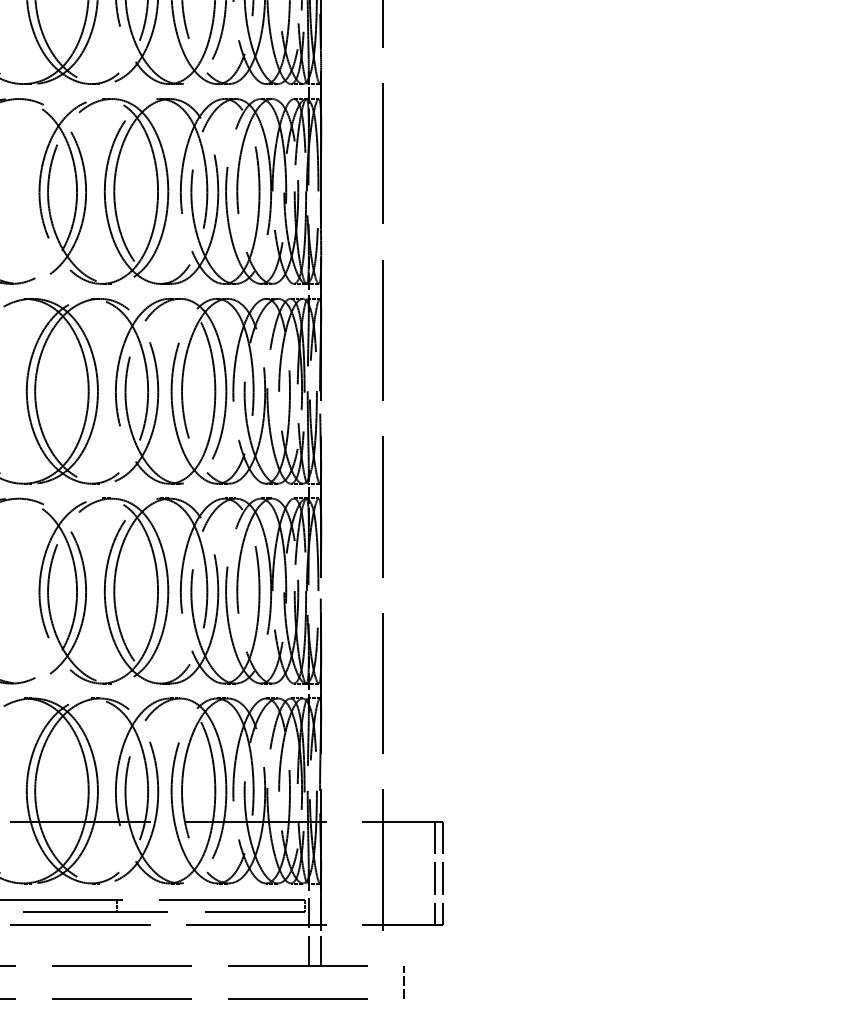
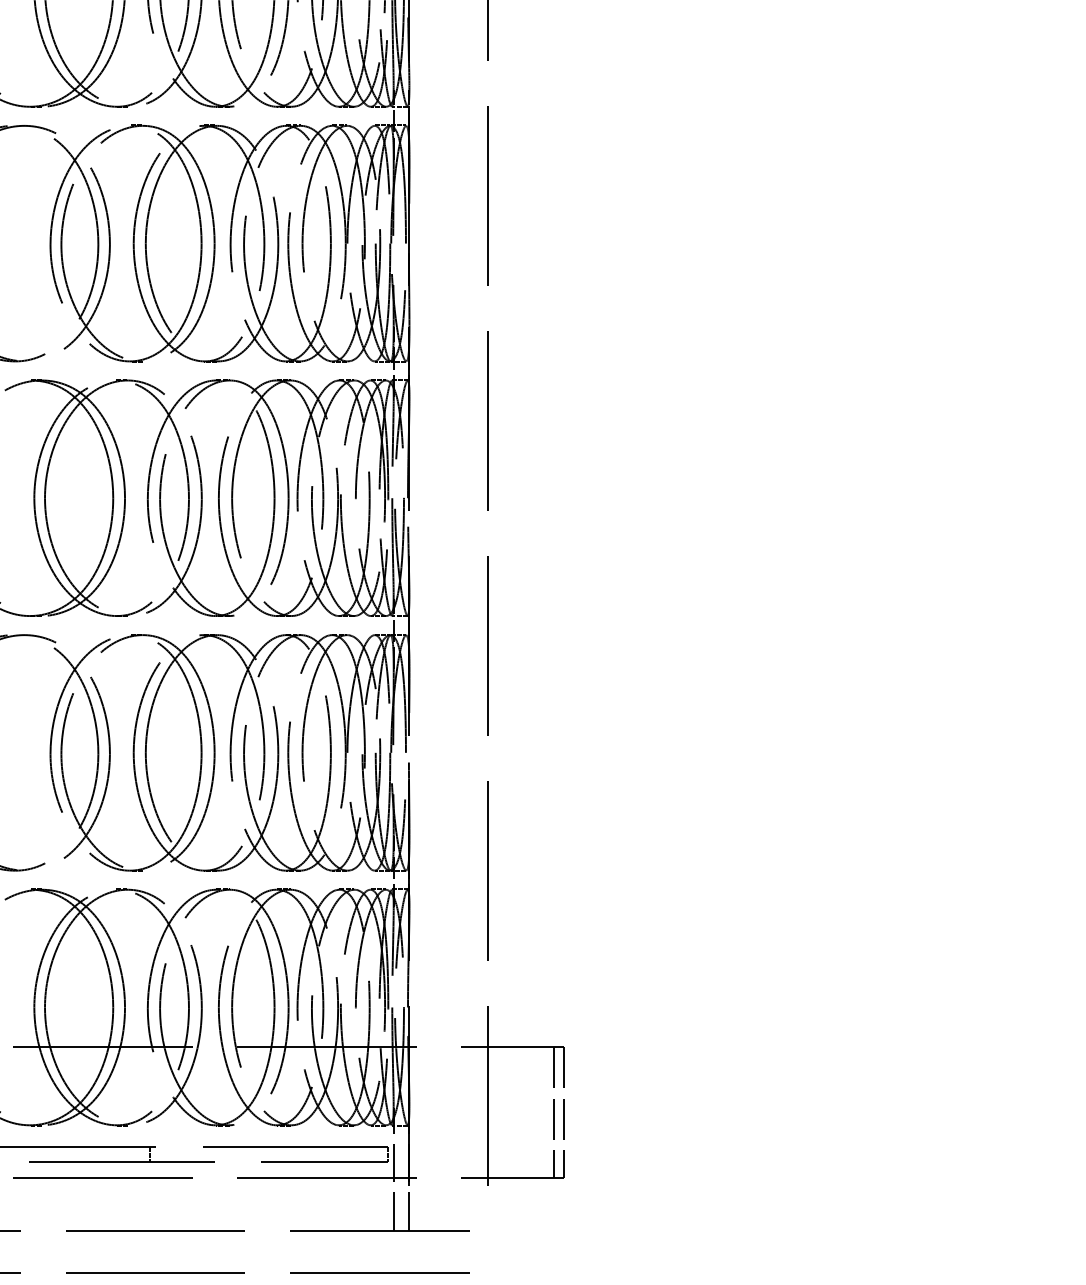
line: (402, 982) -> (513, 1251), removed

